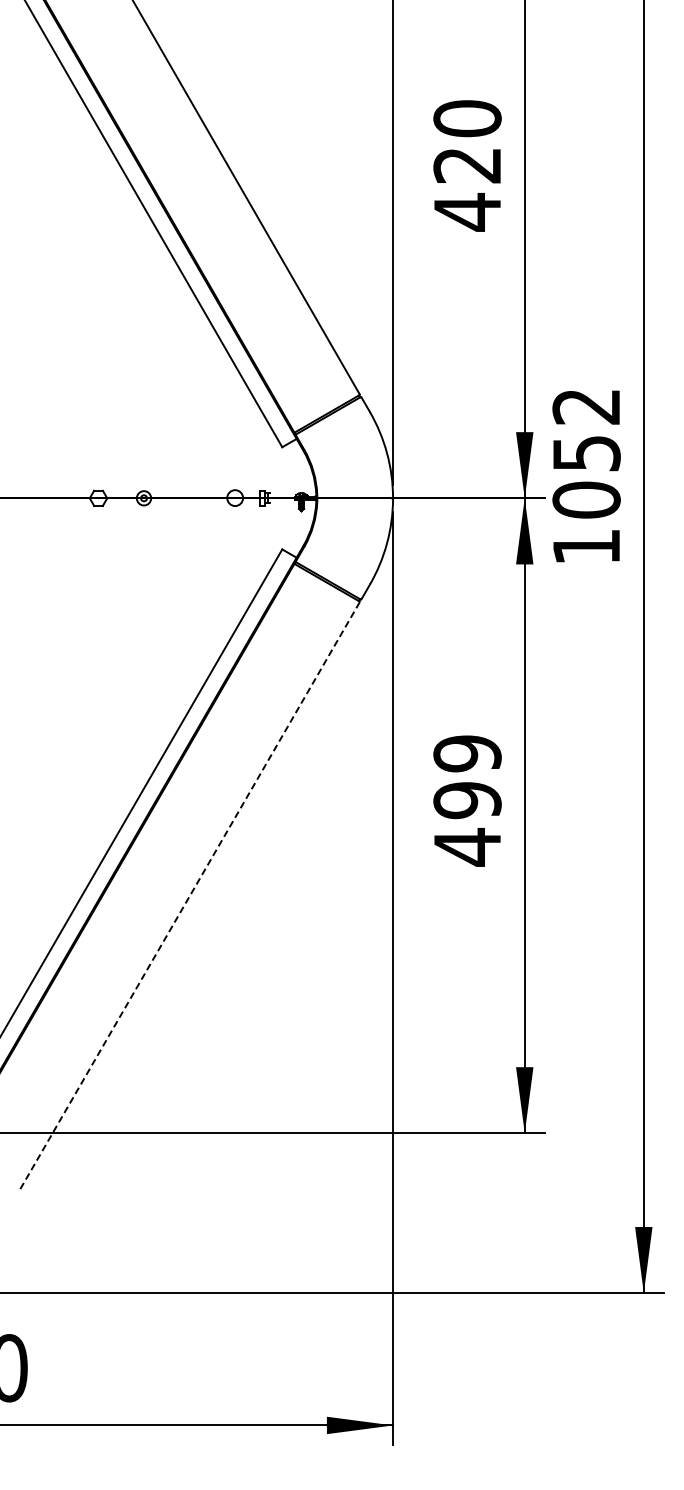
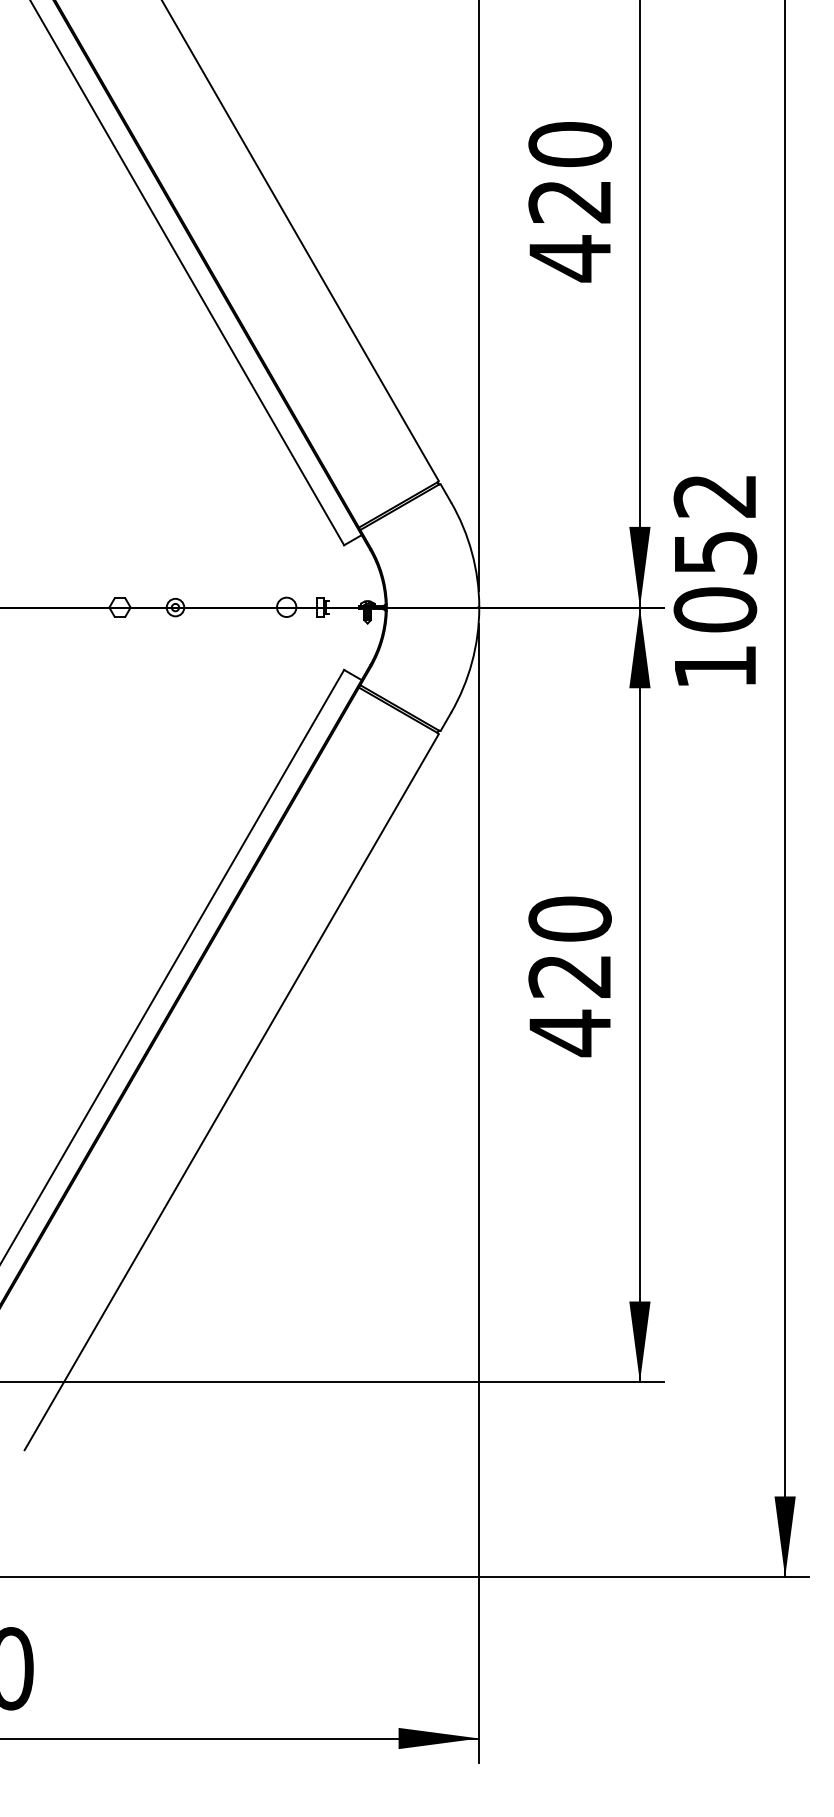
text: (467, 777) -> (570, 948), 499 -> 420
line: (189, 895) -> (230, 1092), dashed -> solid

